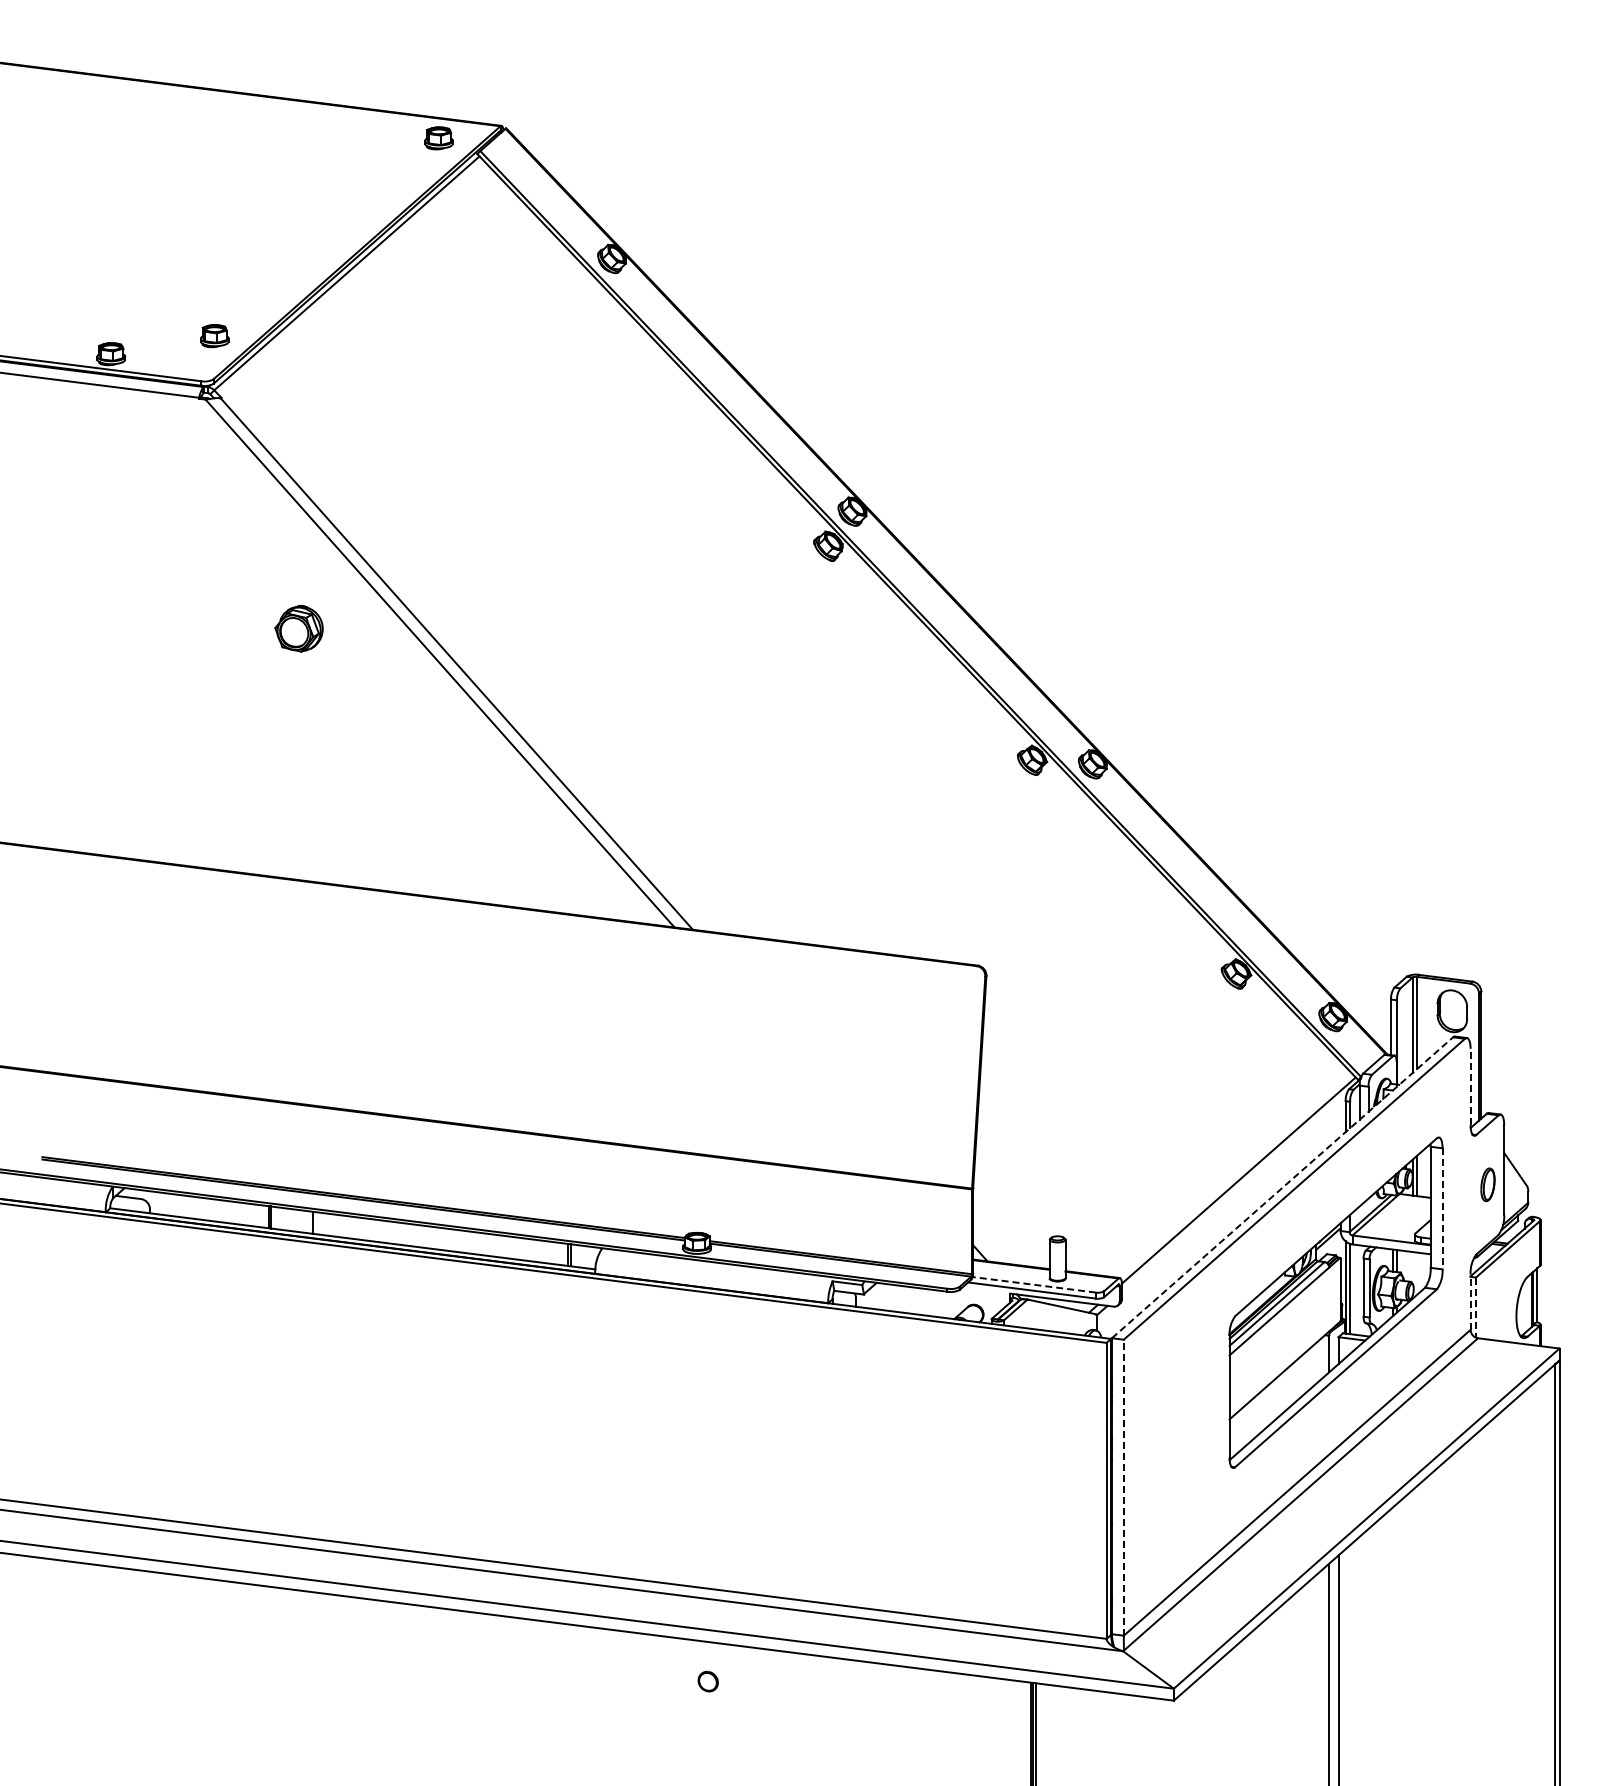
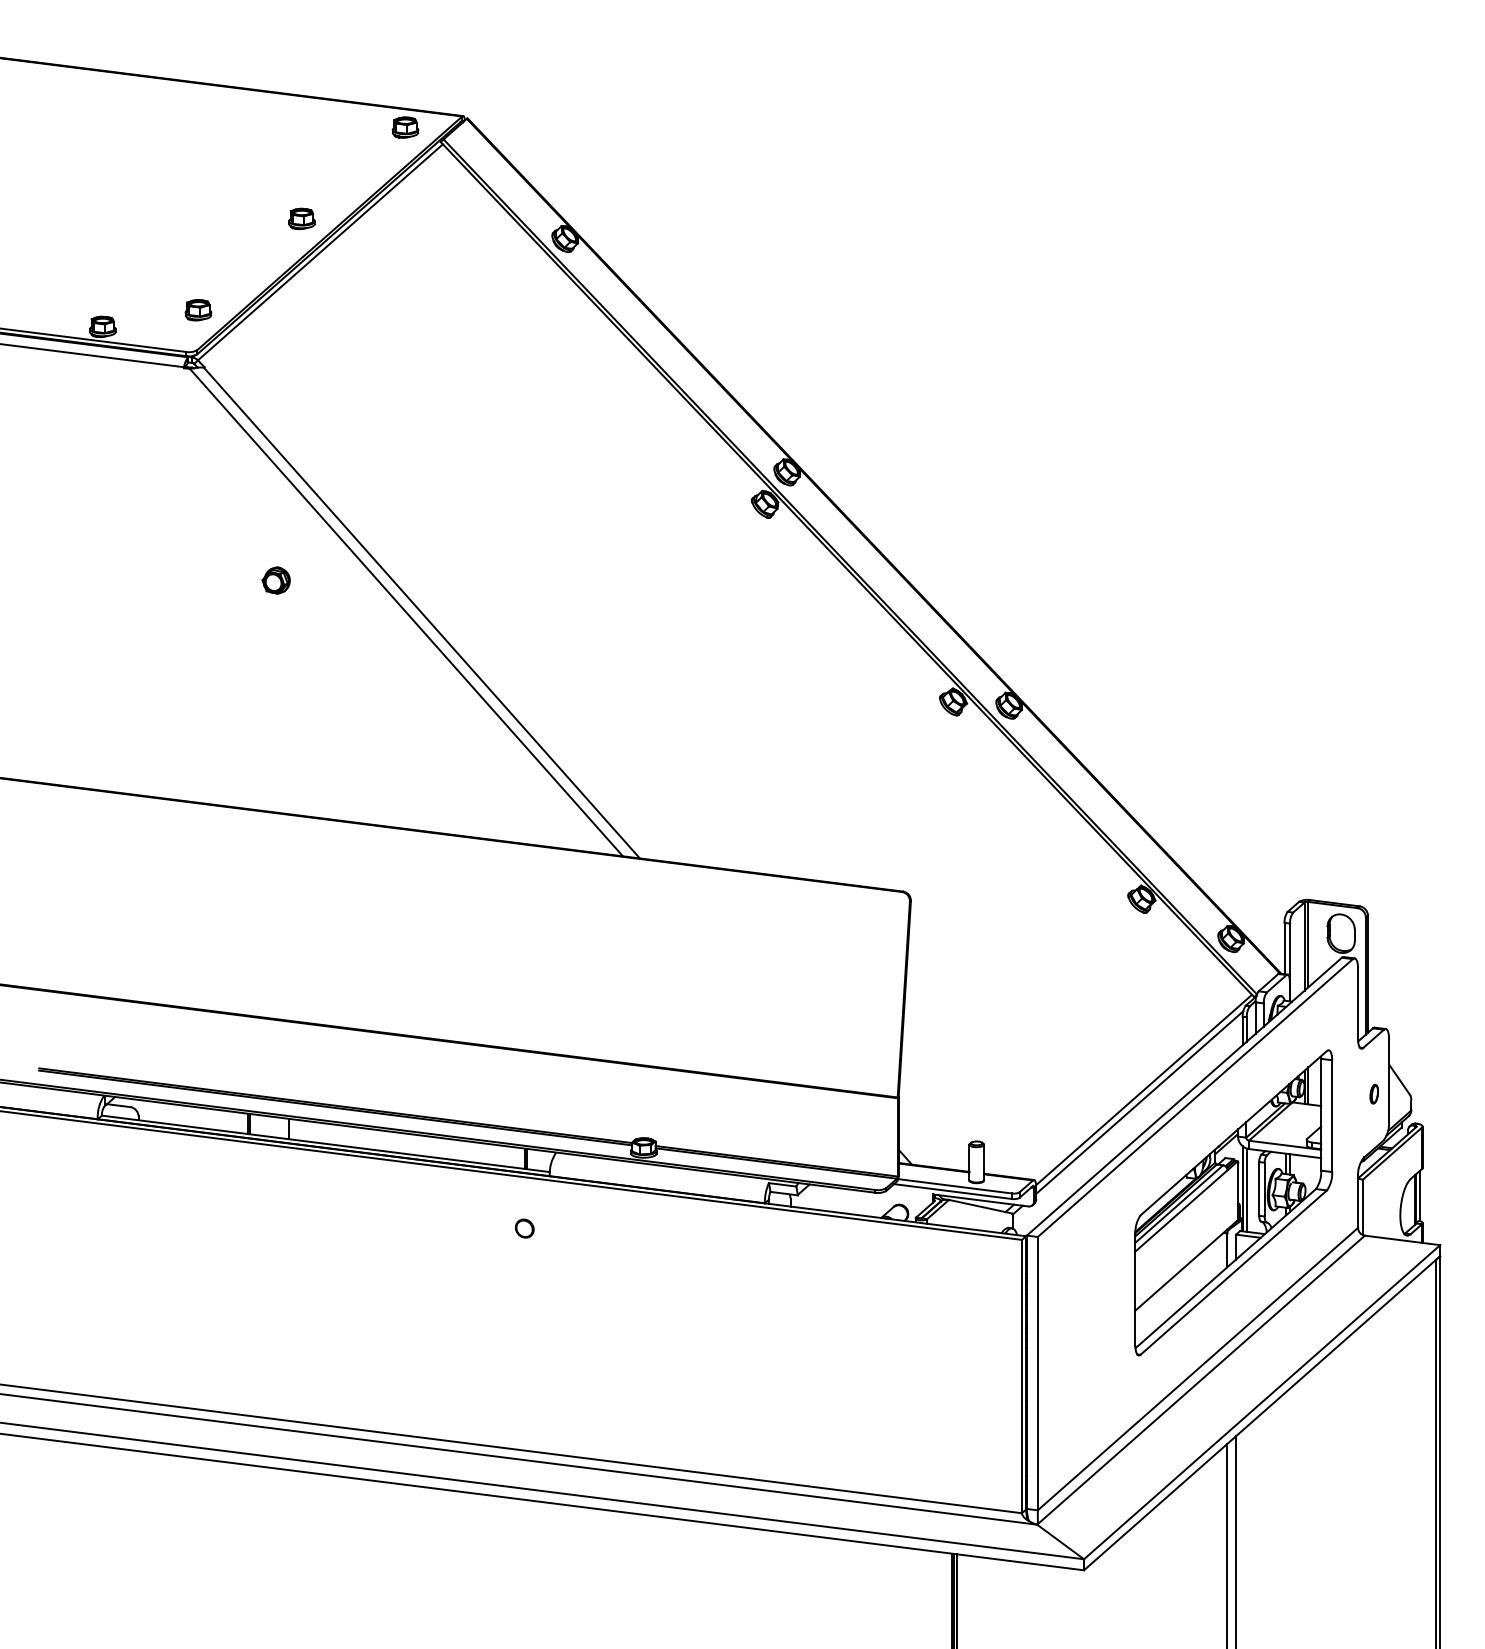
part: (326, 237) -> (301, 219), added
part: (298, 628) -> (275, 580), size x0.62
line: (1470, 1086) -> (1357, 1003), dashed -> solid
part: (1488, 1185) -> (1374, 1094), size x0.62
line: (1282, 1187) -> (1184, 1096), dashed -> solid
line: (1233, 1194) -> (1139, 1102), added
line: (1442, 1208) -> (1332, 1115), dashed -> solid
line: (1033, 1284) -> (954, 1186), dashed -> solid
line: (1470, 1302) -> (1357, 1202), dashed -> solid
line: (1476, 1308) -> (1363, 1208), dashed -> solid
line: (1123, 1487) -> (1037, 1373), dashed -> solid
part: (707, 1681) -> (524, 1228), moved

